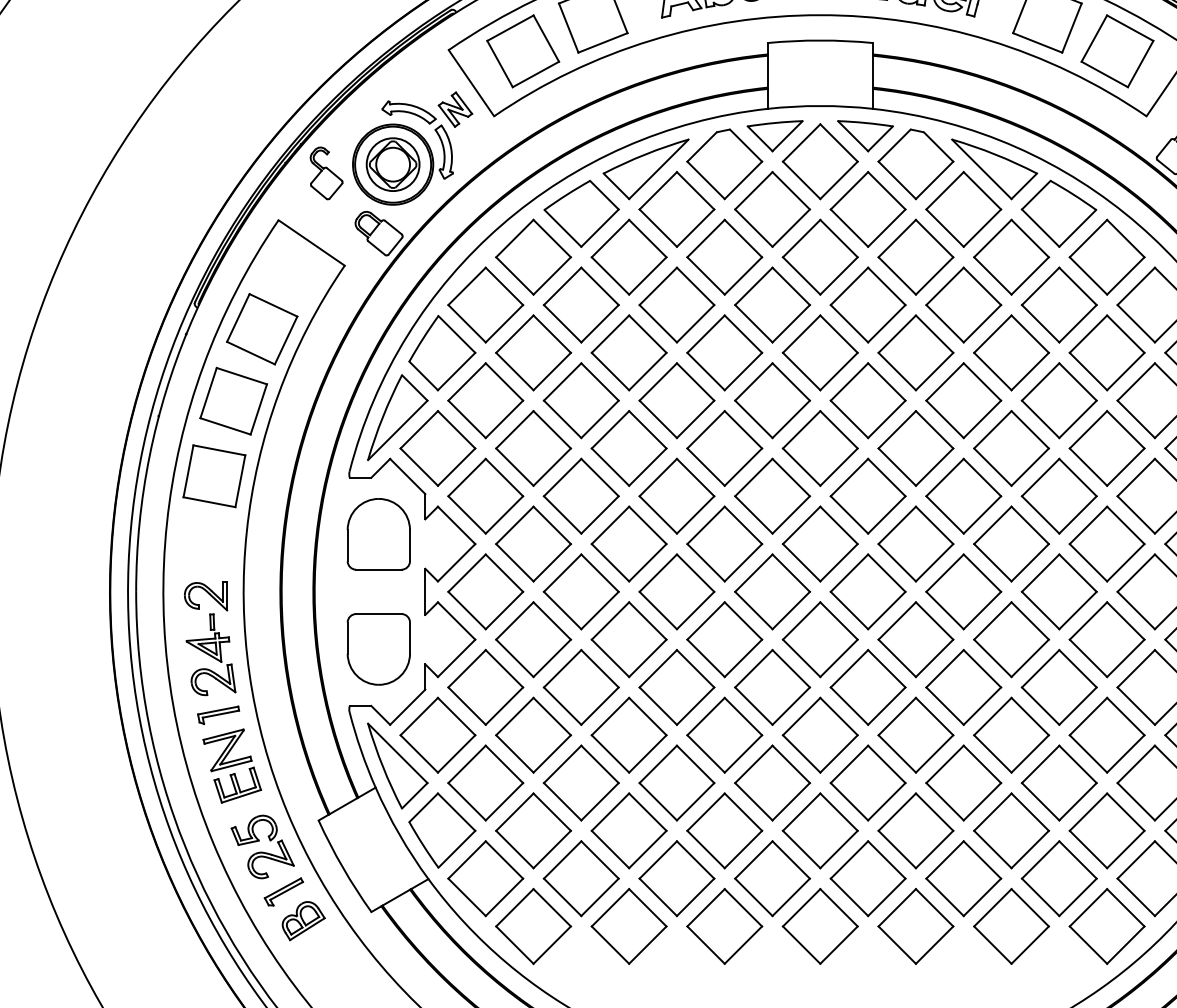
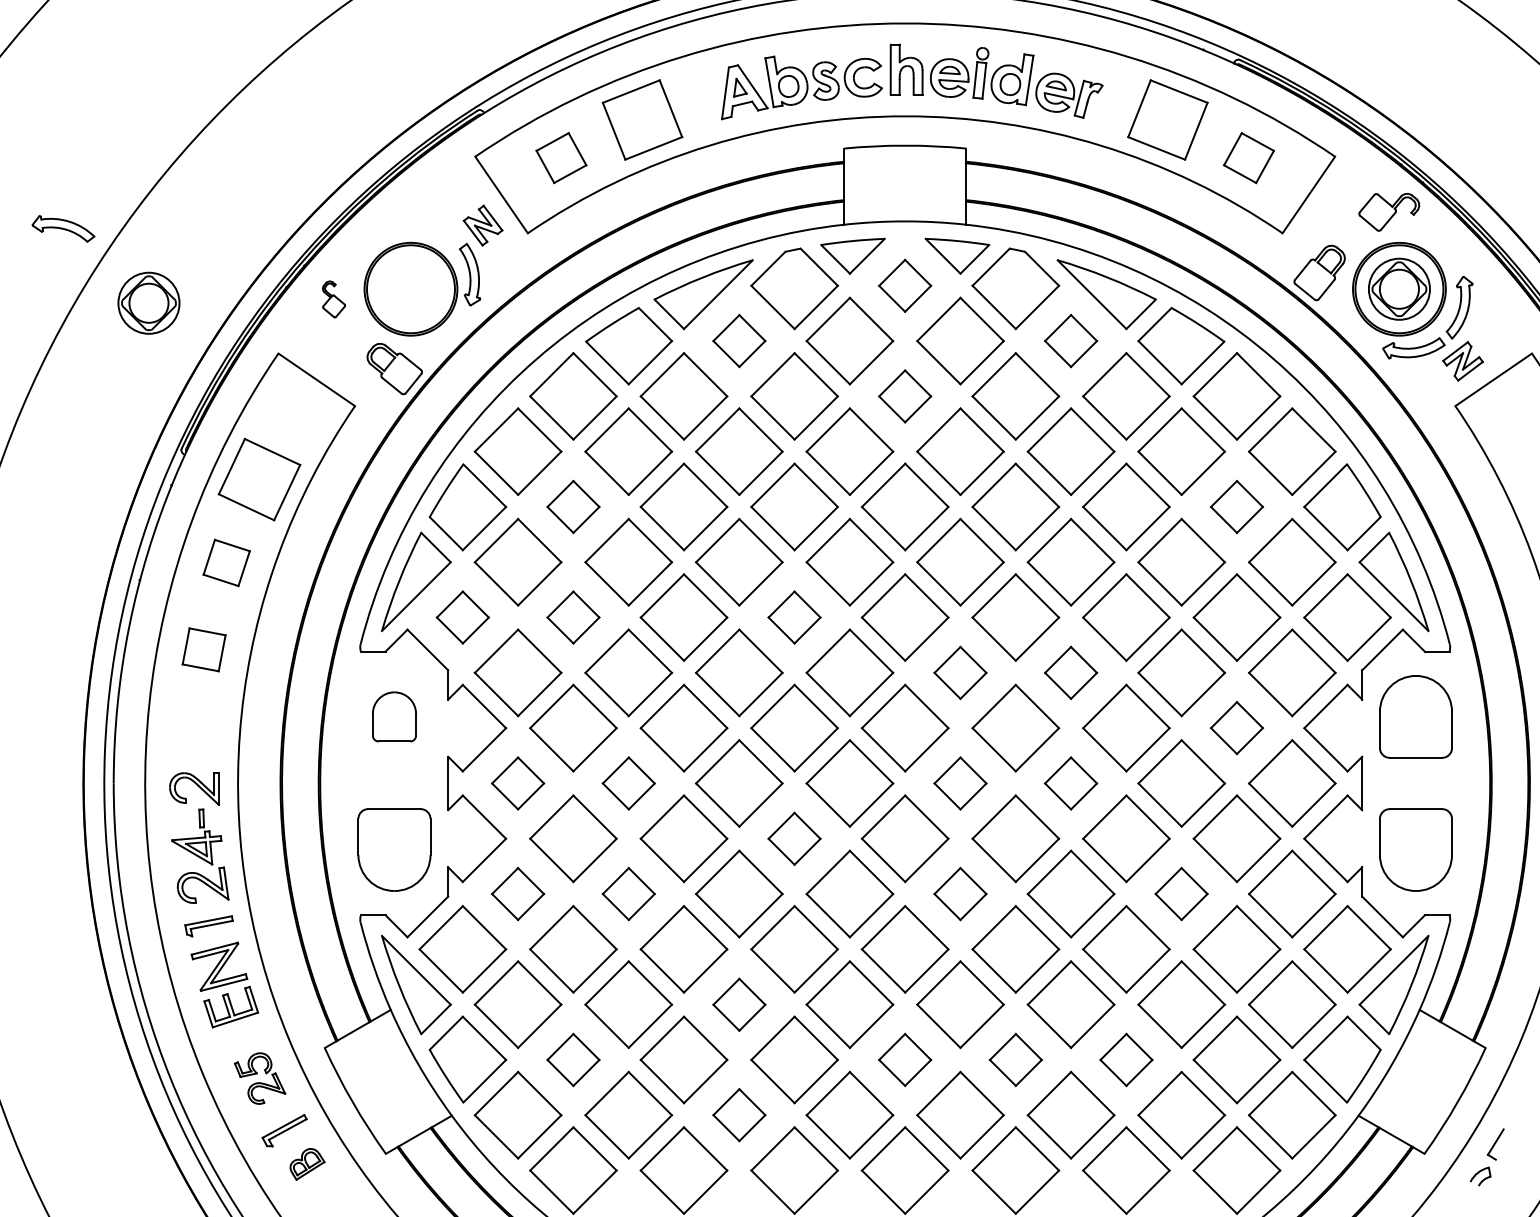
part: (523, 50) -> (561, 157), size x0.6
part: (1117, 50) -> (1248, 157), size x0.6
part: (409, 112) -> (63, 228), moved
part: (819, 161) -> (904, 285), size x0.6
part: (392, 164) -> (148, 302), moved
part: (326, 173) -> (333, 299), size x0.6
part: (677, 208) -> (739, 340), size x0.6
part: (963, 208) -> (1070, 340), size x0.6
part: (819, 257) -> (904, 396), size x0.6
part: (533, 352) -> (573, 506), size x0.6
part: (1106, 352) -> (1236, 506), size x0.6
part: (233, 400) -> (226, 562), size x0.6
part: (437, 448) -> (462, 617), size x0.6
part: (533, 448) -> (573, 617), size x0.6
part: (724, 448) -> (794, 617), size x0.6
part: (213, 476) -> (203, 649), size x0.6
part: (868, 495) -> (960, 672), size x0.6
part: (963, 495) -> (1070, 672), size x0.6
part: (378, 533) -> (394, 716), size x0.6
part: (1106, 543) -> (1236, 727), size x0.6
part: (485, 591) -> (517, 783), size x0.6
part: (581, 591) -> (628, 783), size x0.6
part: (868, 591) -> (960, 783), size x0.6
part: (963, 591) -> (1070, 783), size x0.6
part: (724, 639) -> (794, 838), size x0.6
part: (485, 686) -> (517, 893), size x0.6
part: (581, 686) -> (628, 893), size x0.6
part: (868, 686) -> (960, 893), size x0.6
part: (1059, 686) -> (1181, 893), size x0.6
part: (677, 782) -> (739, 1004), size x0.6
part: (533, 830) -> (573, 1059), size x0.6
part: (819, 830) -> (904, 1059), size x0.6
part: (915, 830) -> (1015, 1059), size x0.6
part: (1011, 830) -> (1126, 1059), size x0.6
part: (262, 846) -> (259, 1078), size x0.7
part: (677, 878) -> (739, 1114), size x0.6
part: (303, 921) -> (307, 1164), size x0.7

